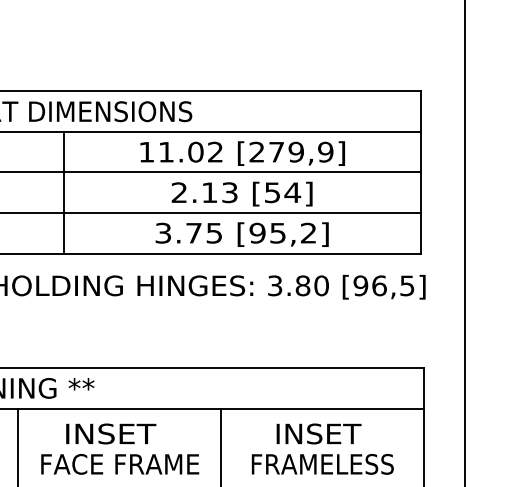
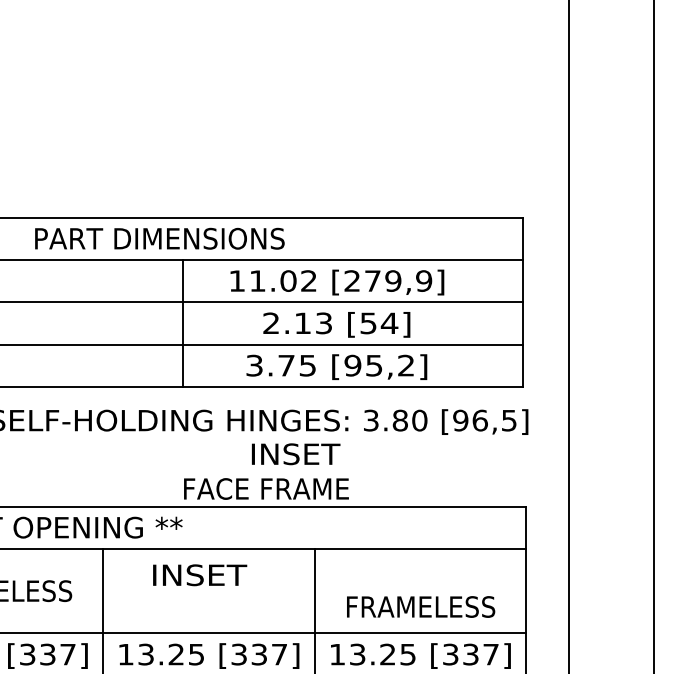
line: (63, 191) -> (182, 322), moved
text: (319, 434) -> (296, 454), moved
text: (120, 463) -> (266, 488), moved

